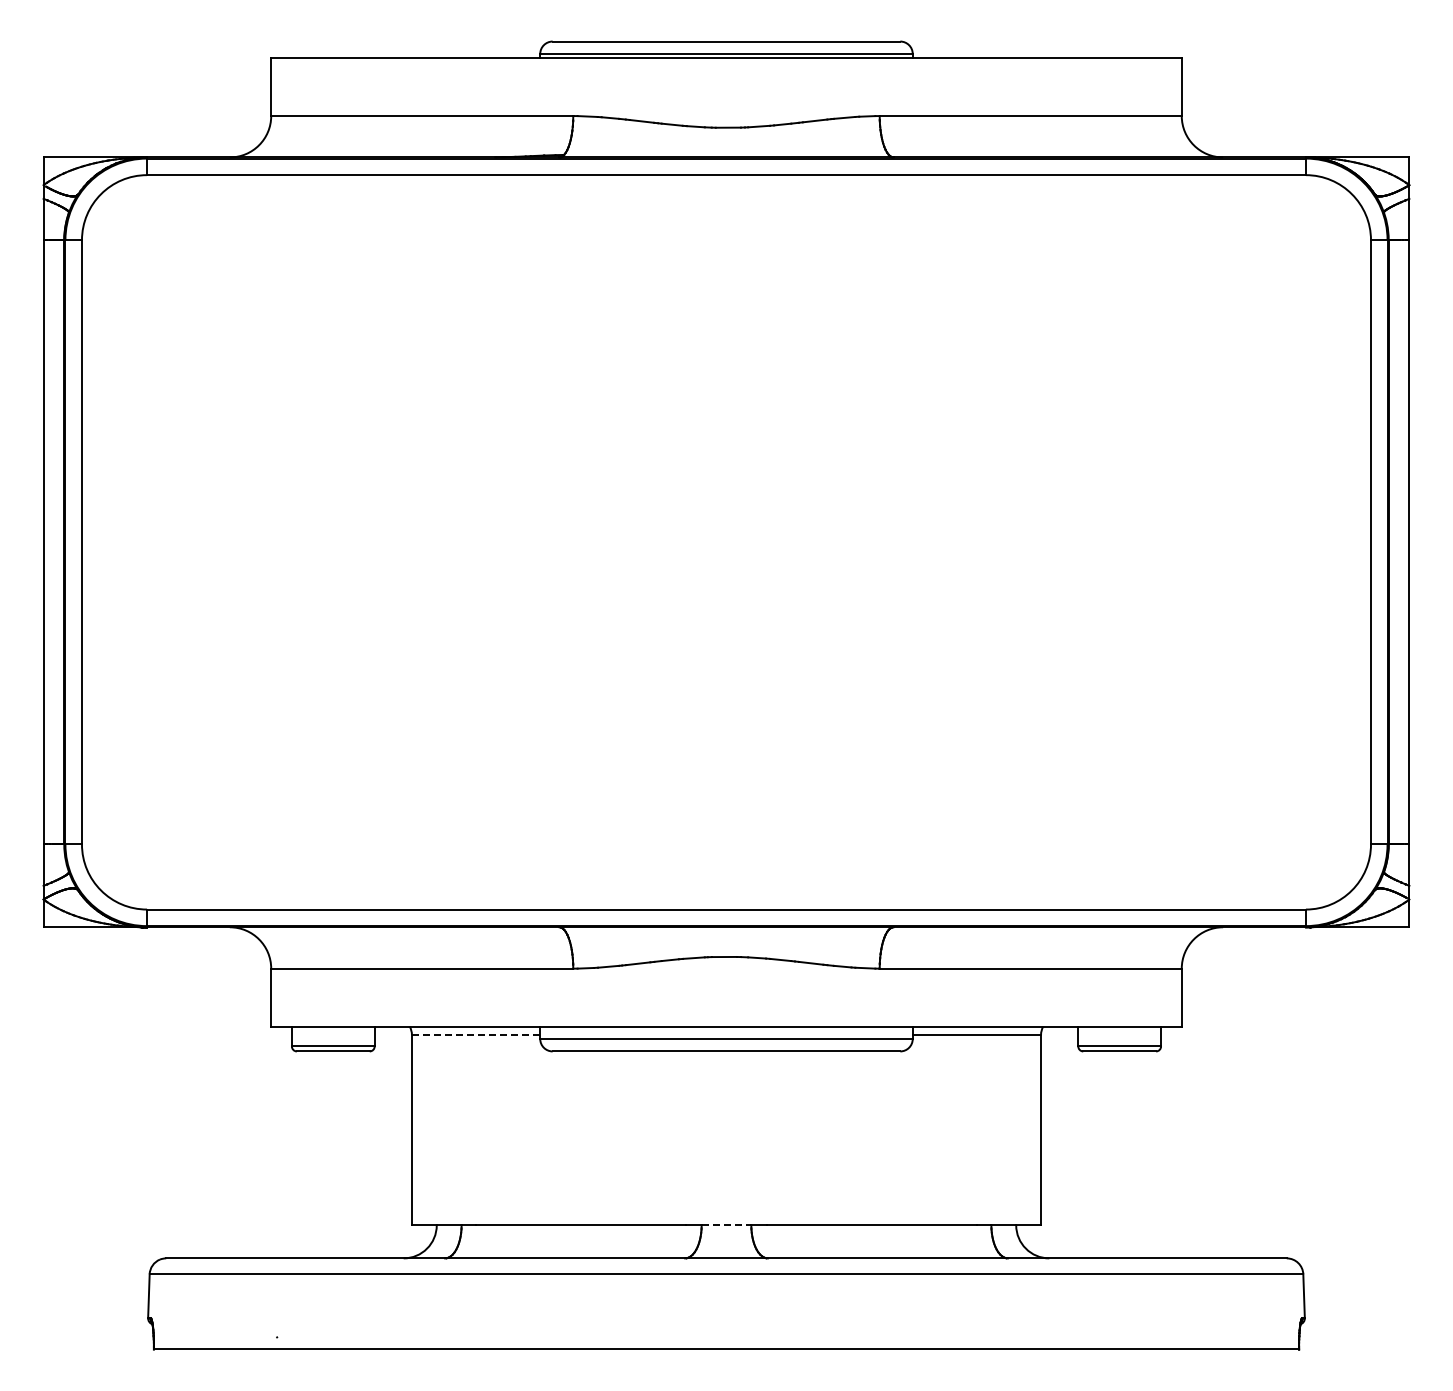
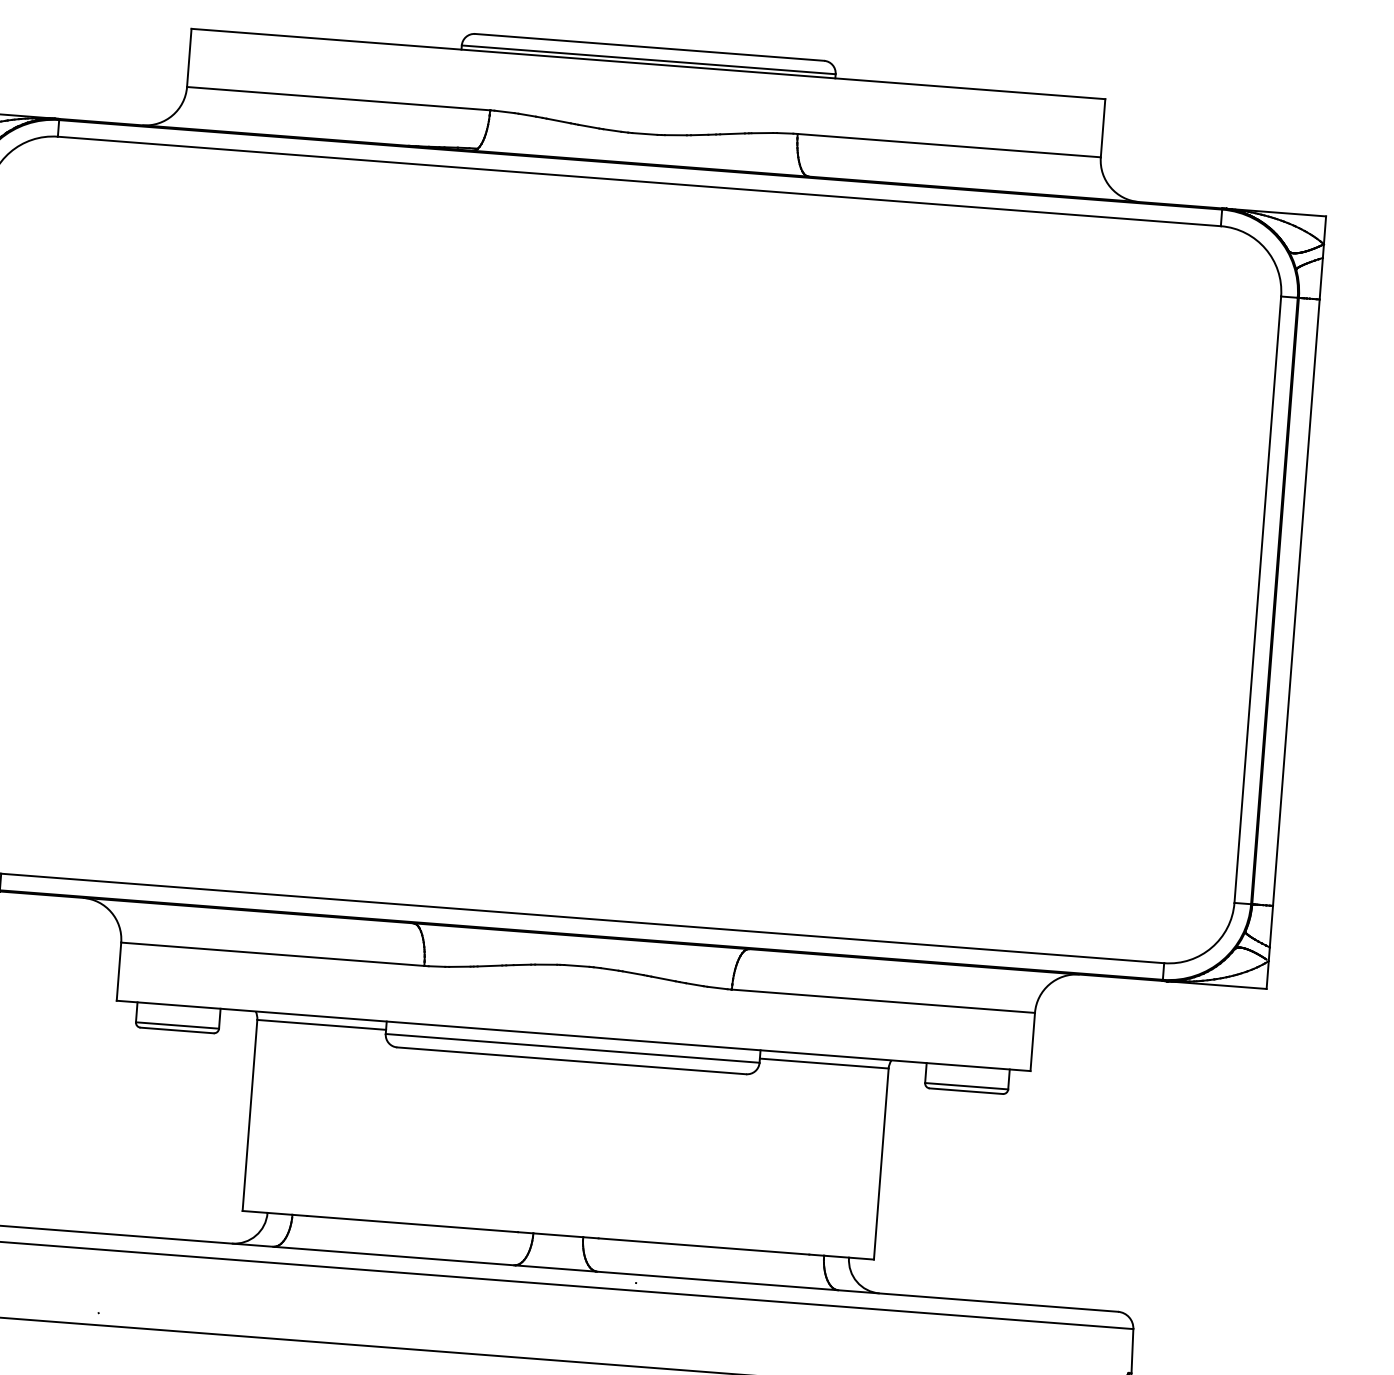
line: (476, 1034) -> (322, 1024), dashed -> solid
line: (726, 1225) -> (558, 1235), dashed -> solid

